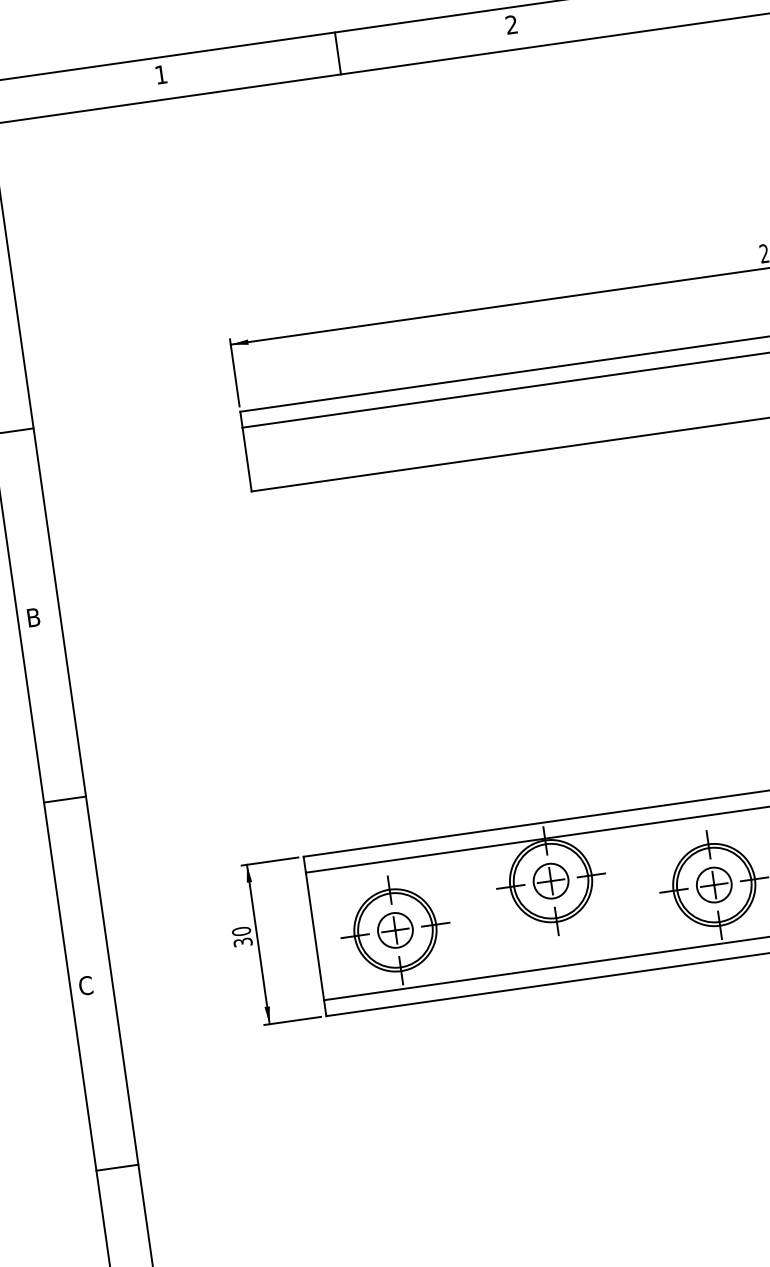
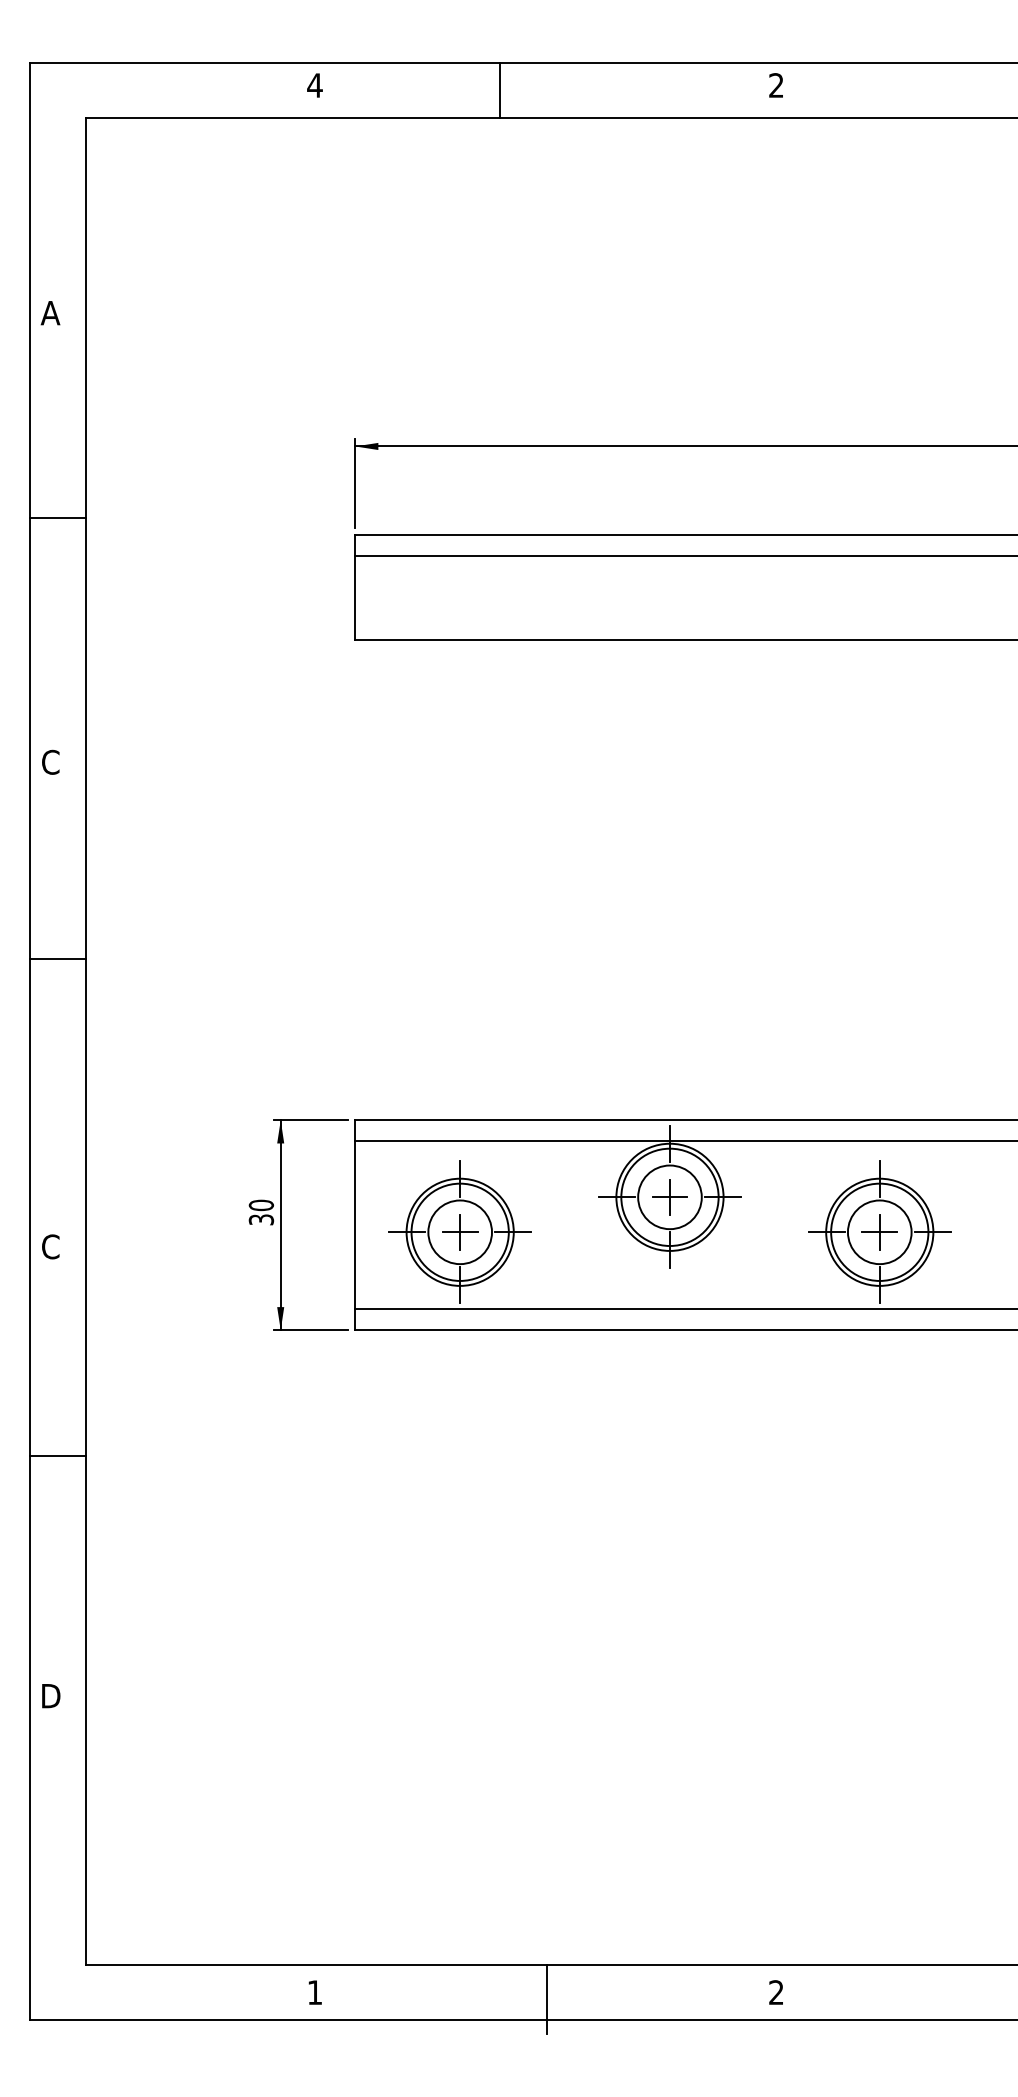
line: (338, 53) -> (500, 90), moved
text: (160, 74) -> (314, 85), 1 -> 4
text: (33, 616) -> (50, 761), B -> C
line: (64, 799) -> (57, 958), moved
circle: (550, 881) -> (669, 1197), size x1.4
circle: (714, 885) -> (879, 1232), size x1.4
circle: (394, 930) -> (459, 1232), size x1.4
line: (117, 1167) -> (57, 1456), moved

